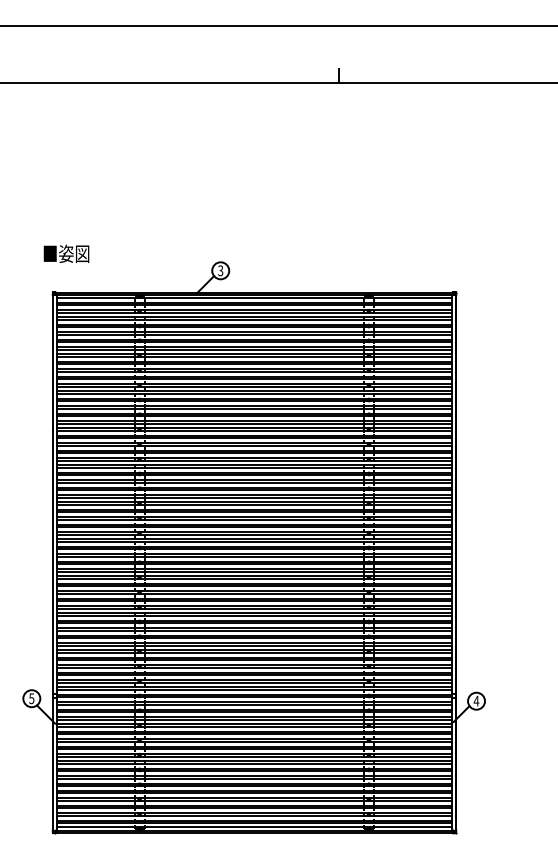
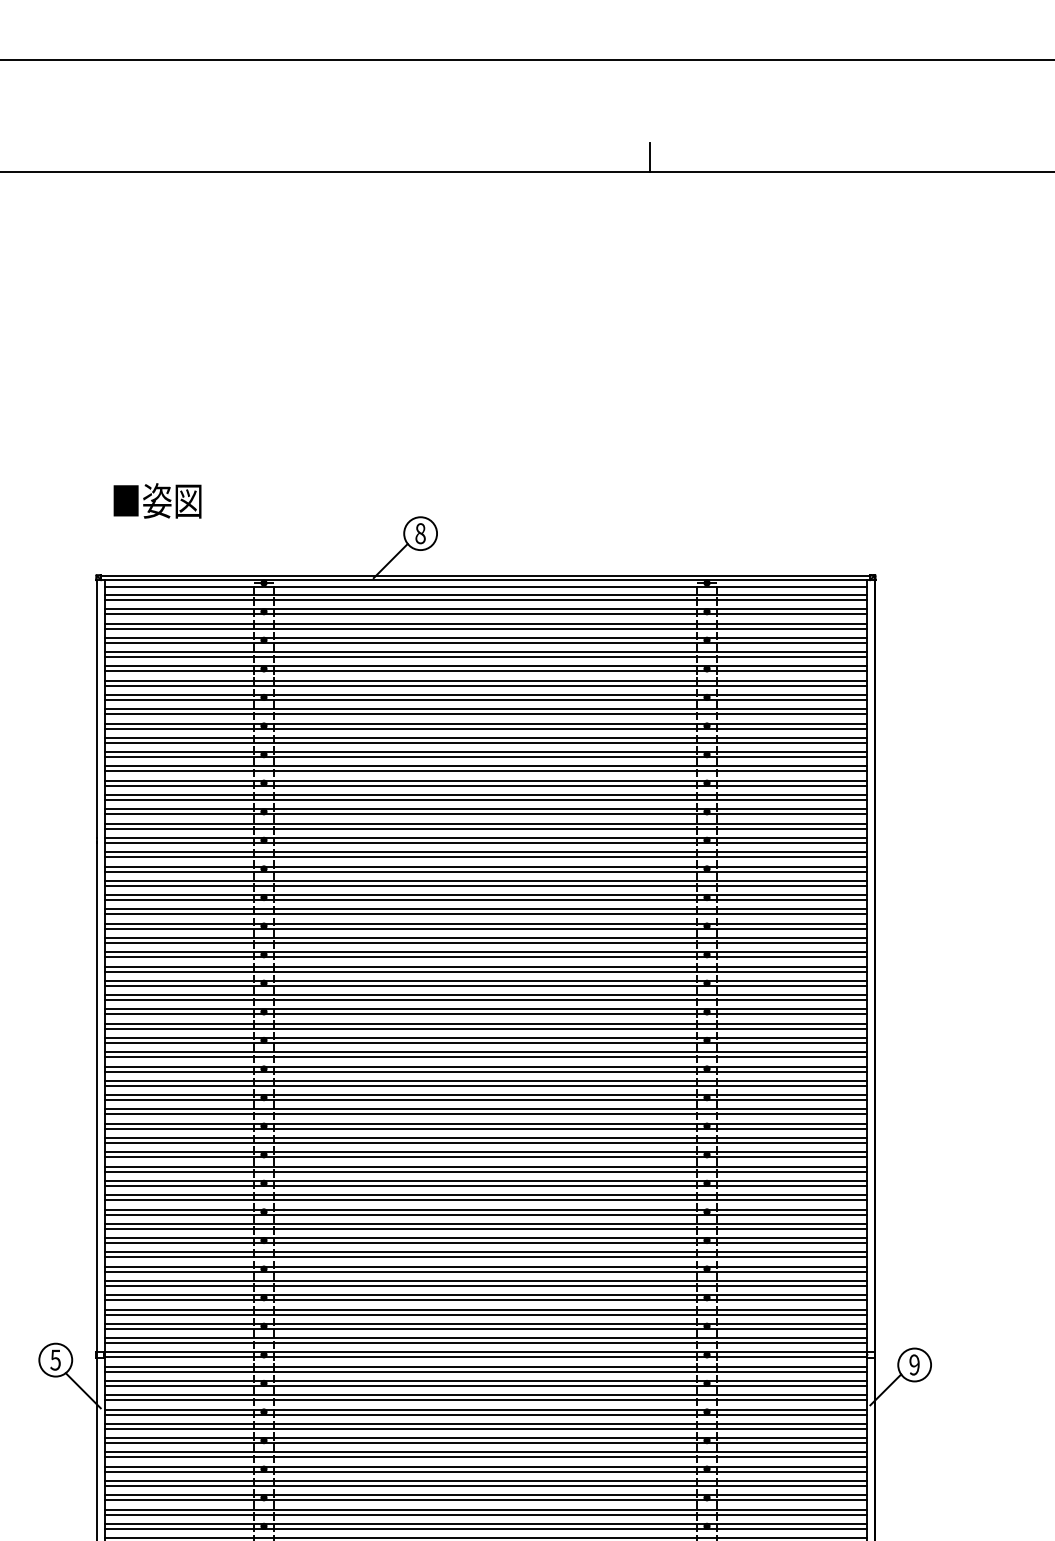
text: (66, 253) -> (157, 500), moved
text: (220, 270) -> (420, 533), 3 -> 8
text: (476, 700) -> (914, 1363), 4 -> 9

